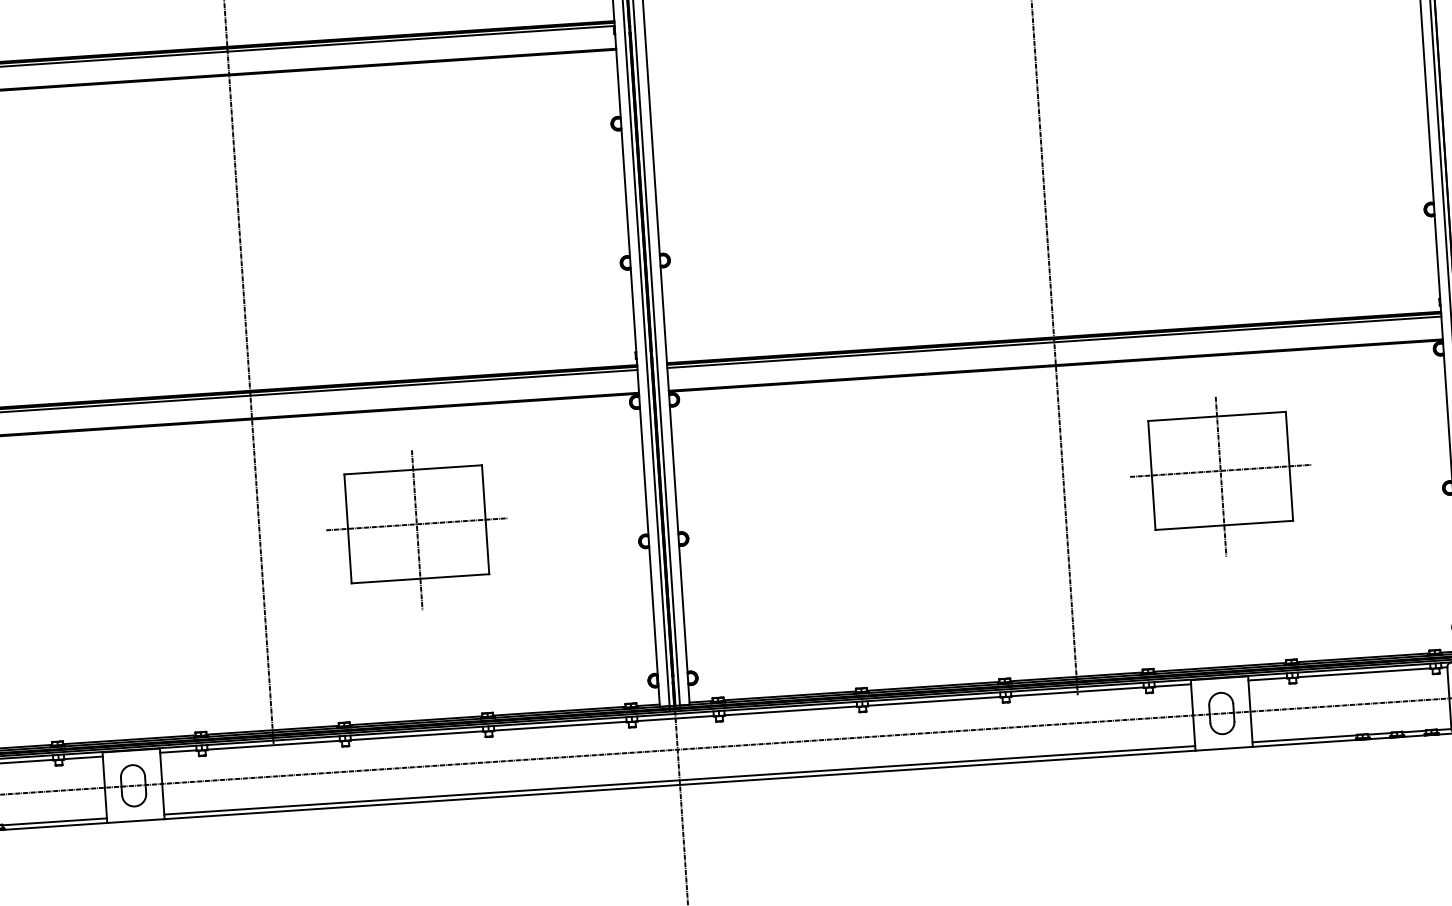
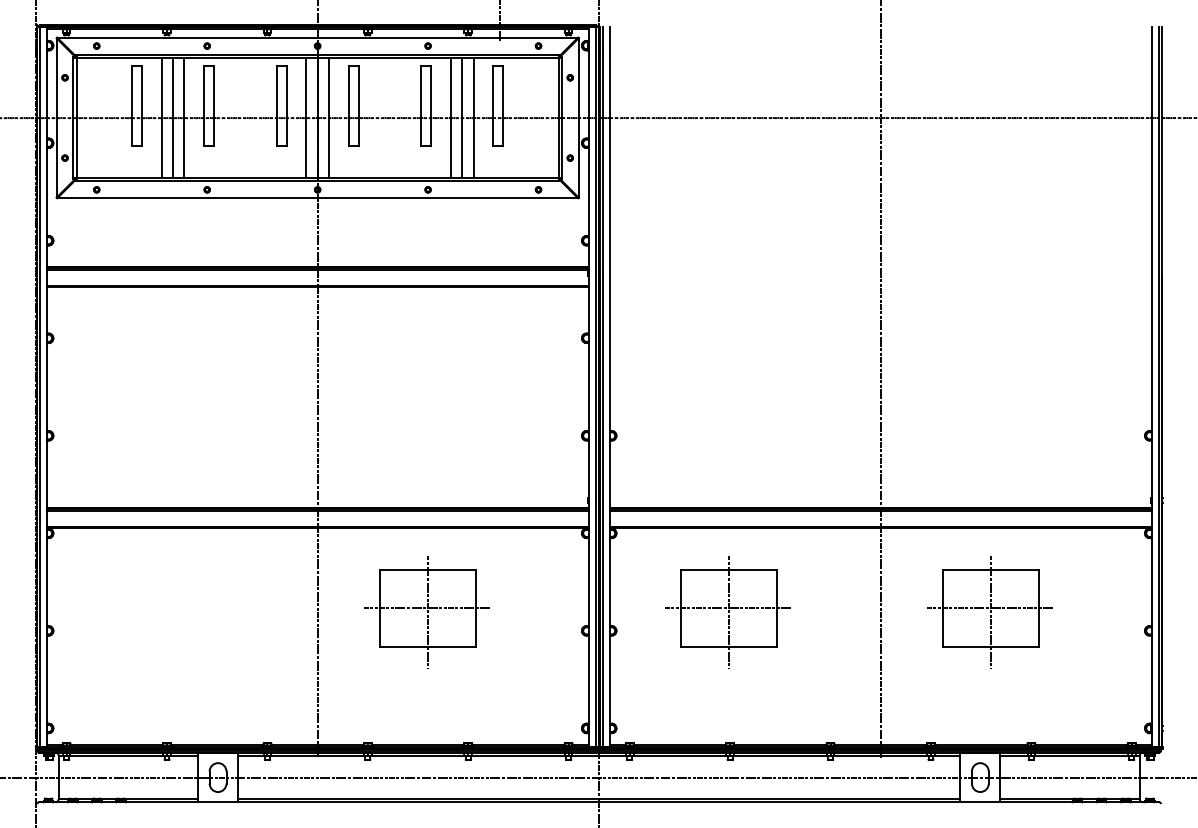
part: (845, 501) -> (727, 612), added

